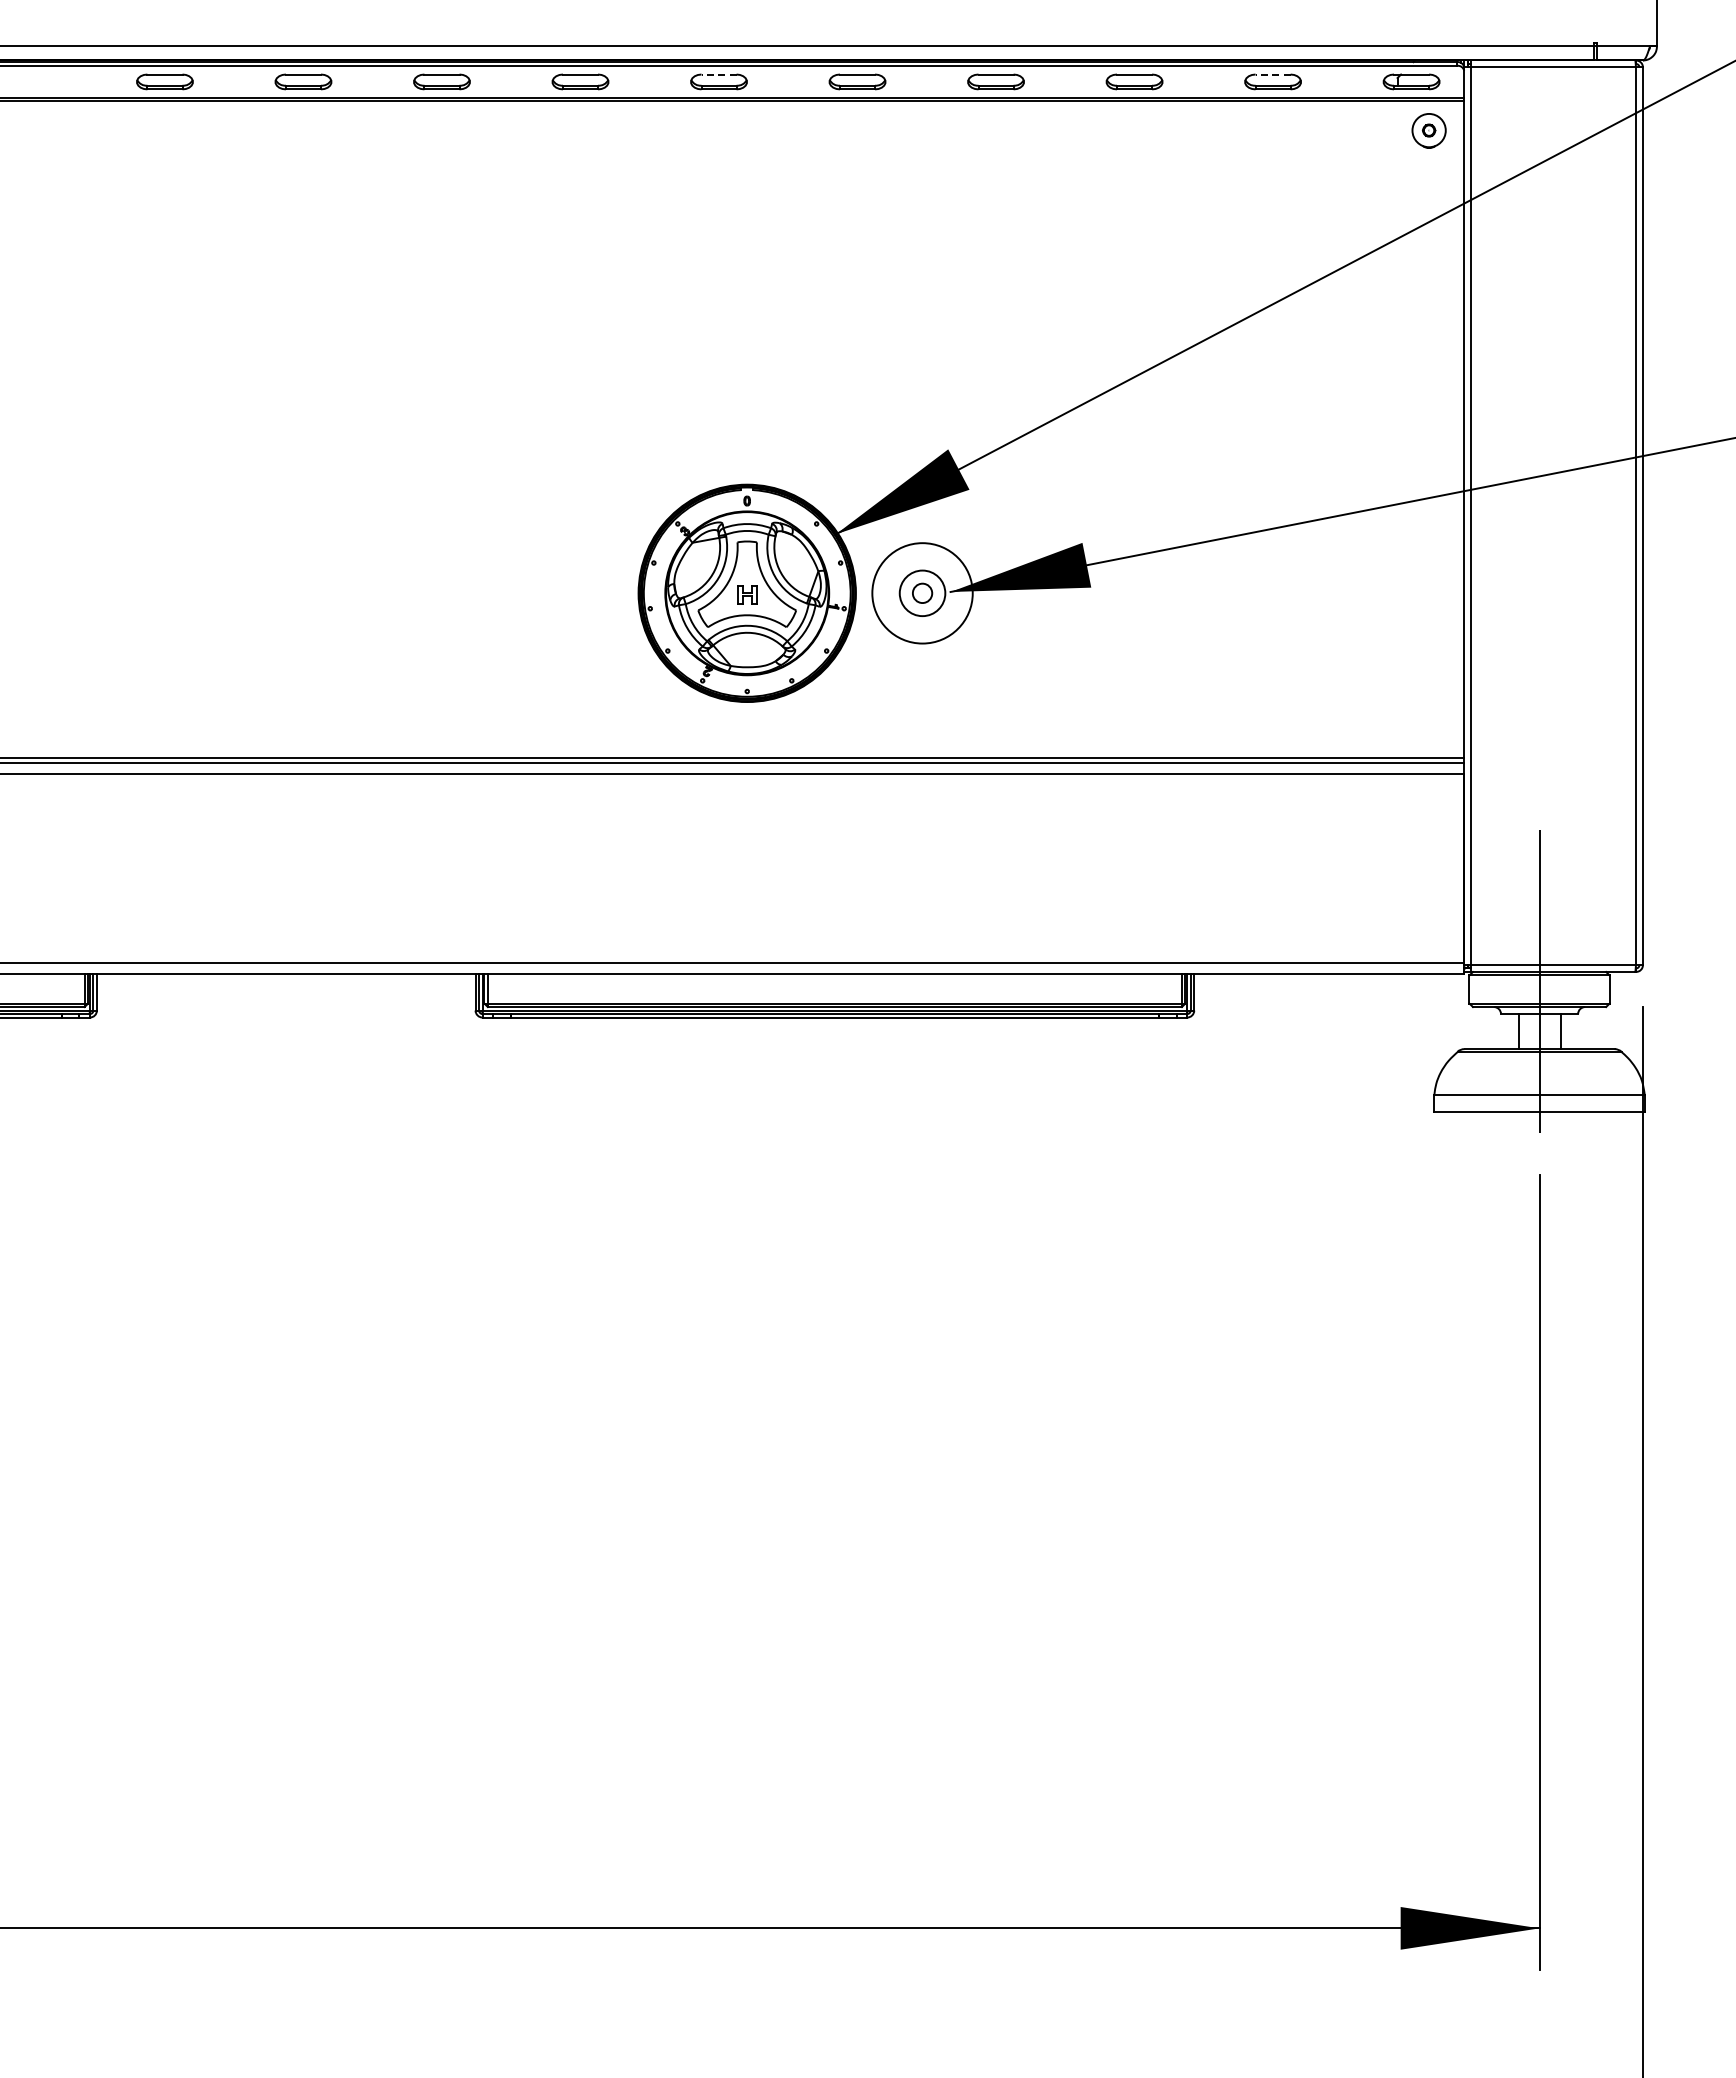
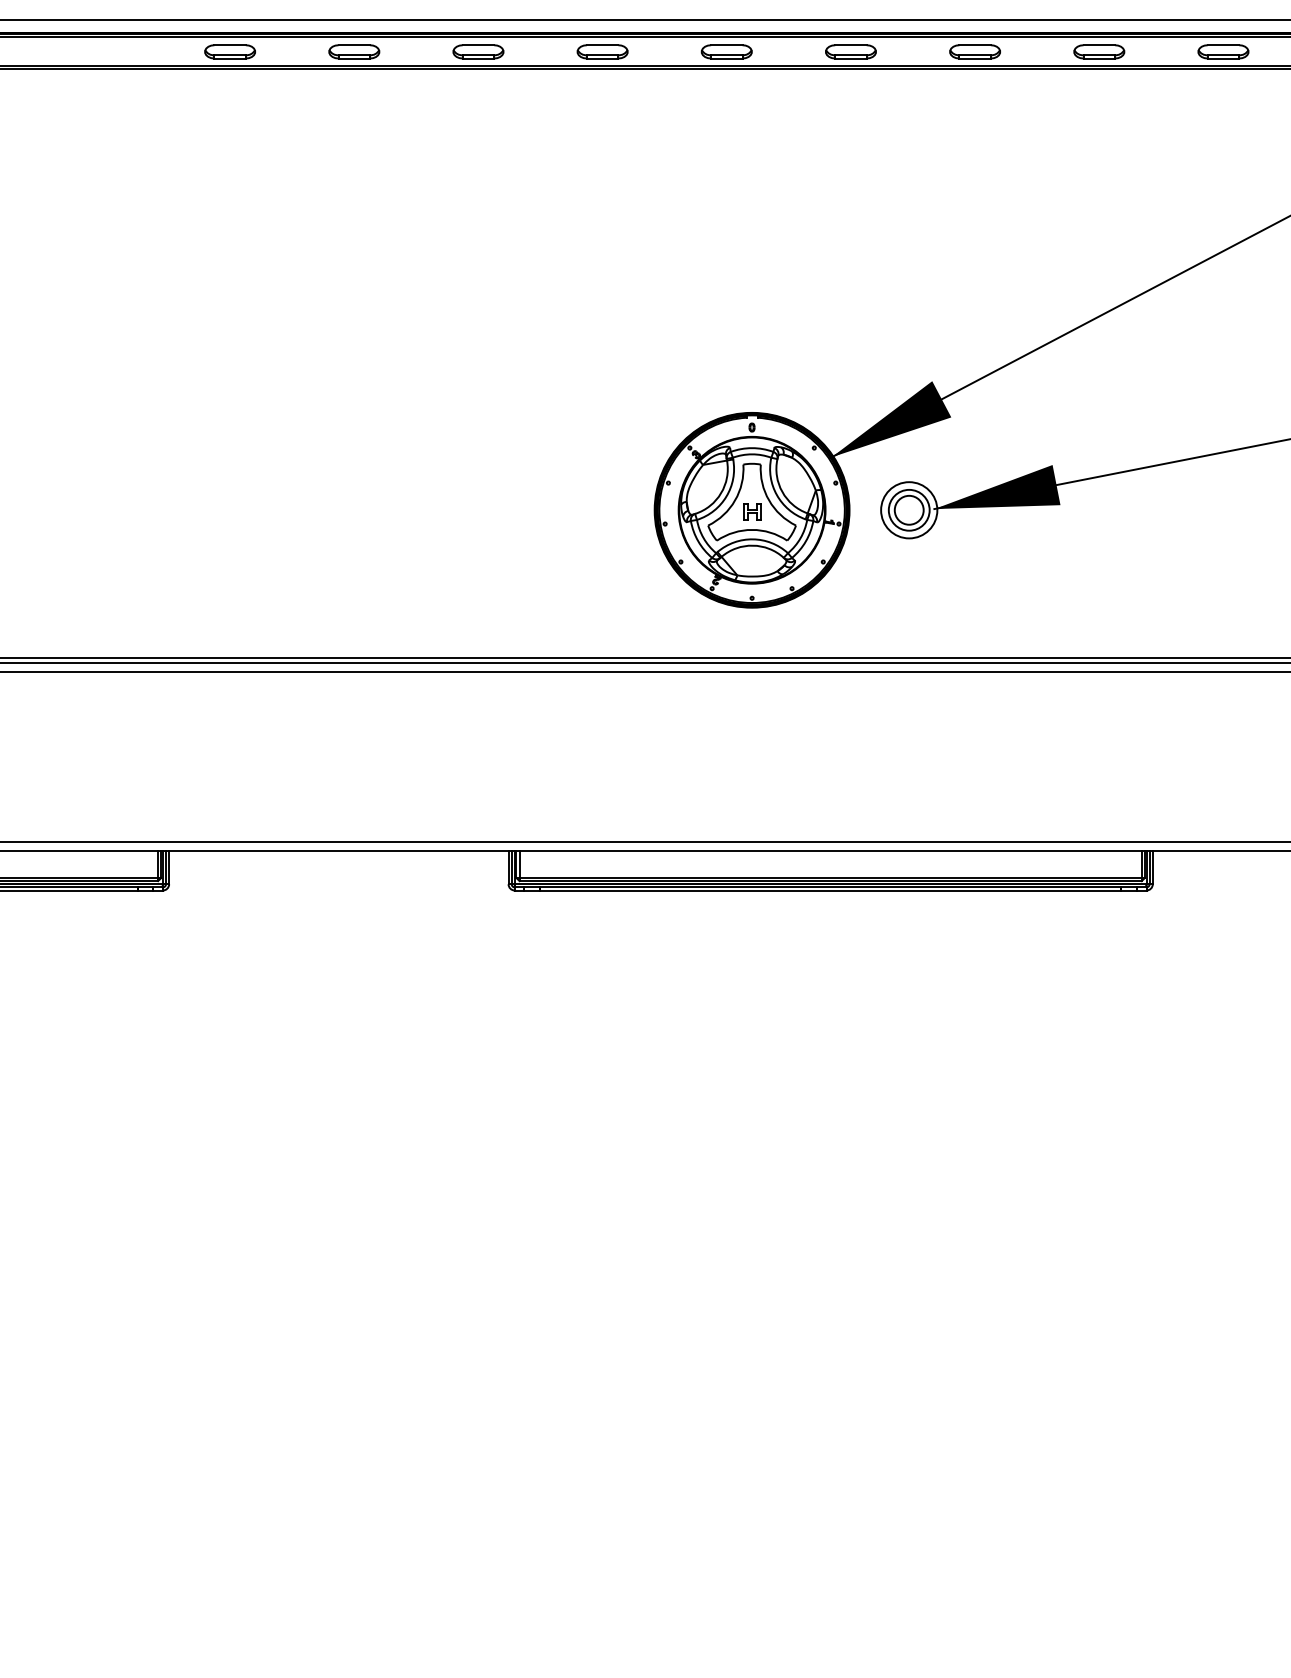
line: (719, 74) -> (727, 45), dashed -> solid
line: (1273, 74) -> (1223, 45), dashed -> solid
circle: (922, 592) -> (909, 509), size x0.62
circle: (922, 593) -> (909, 510), size x1.67

